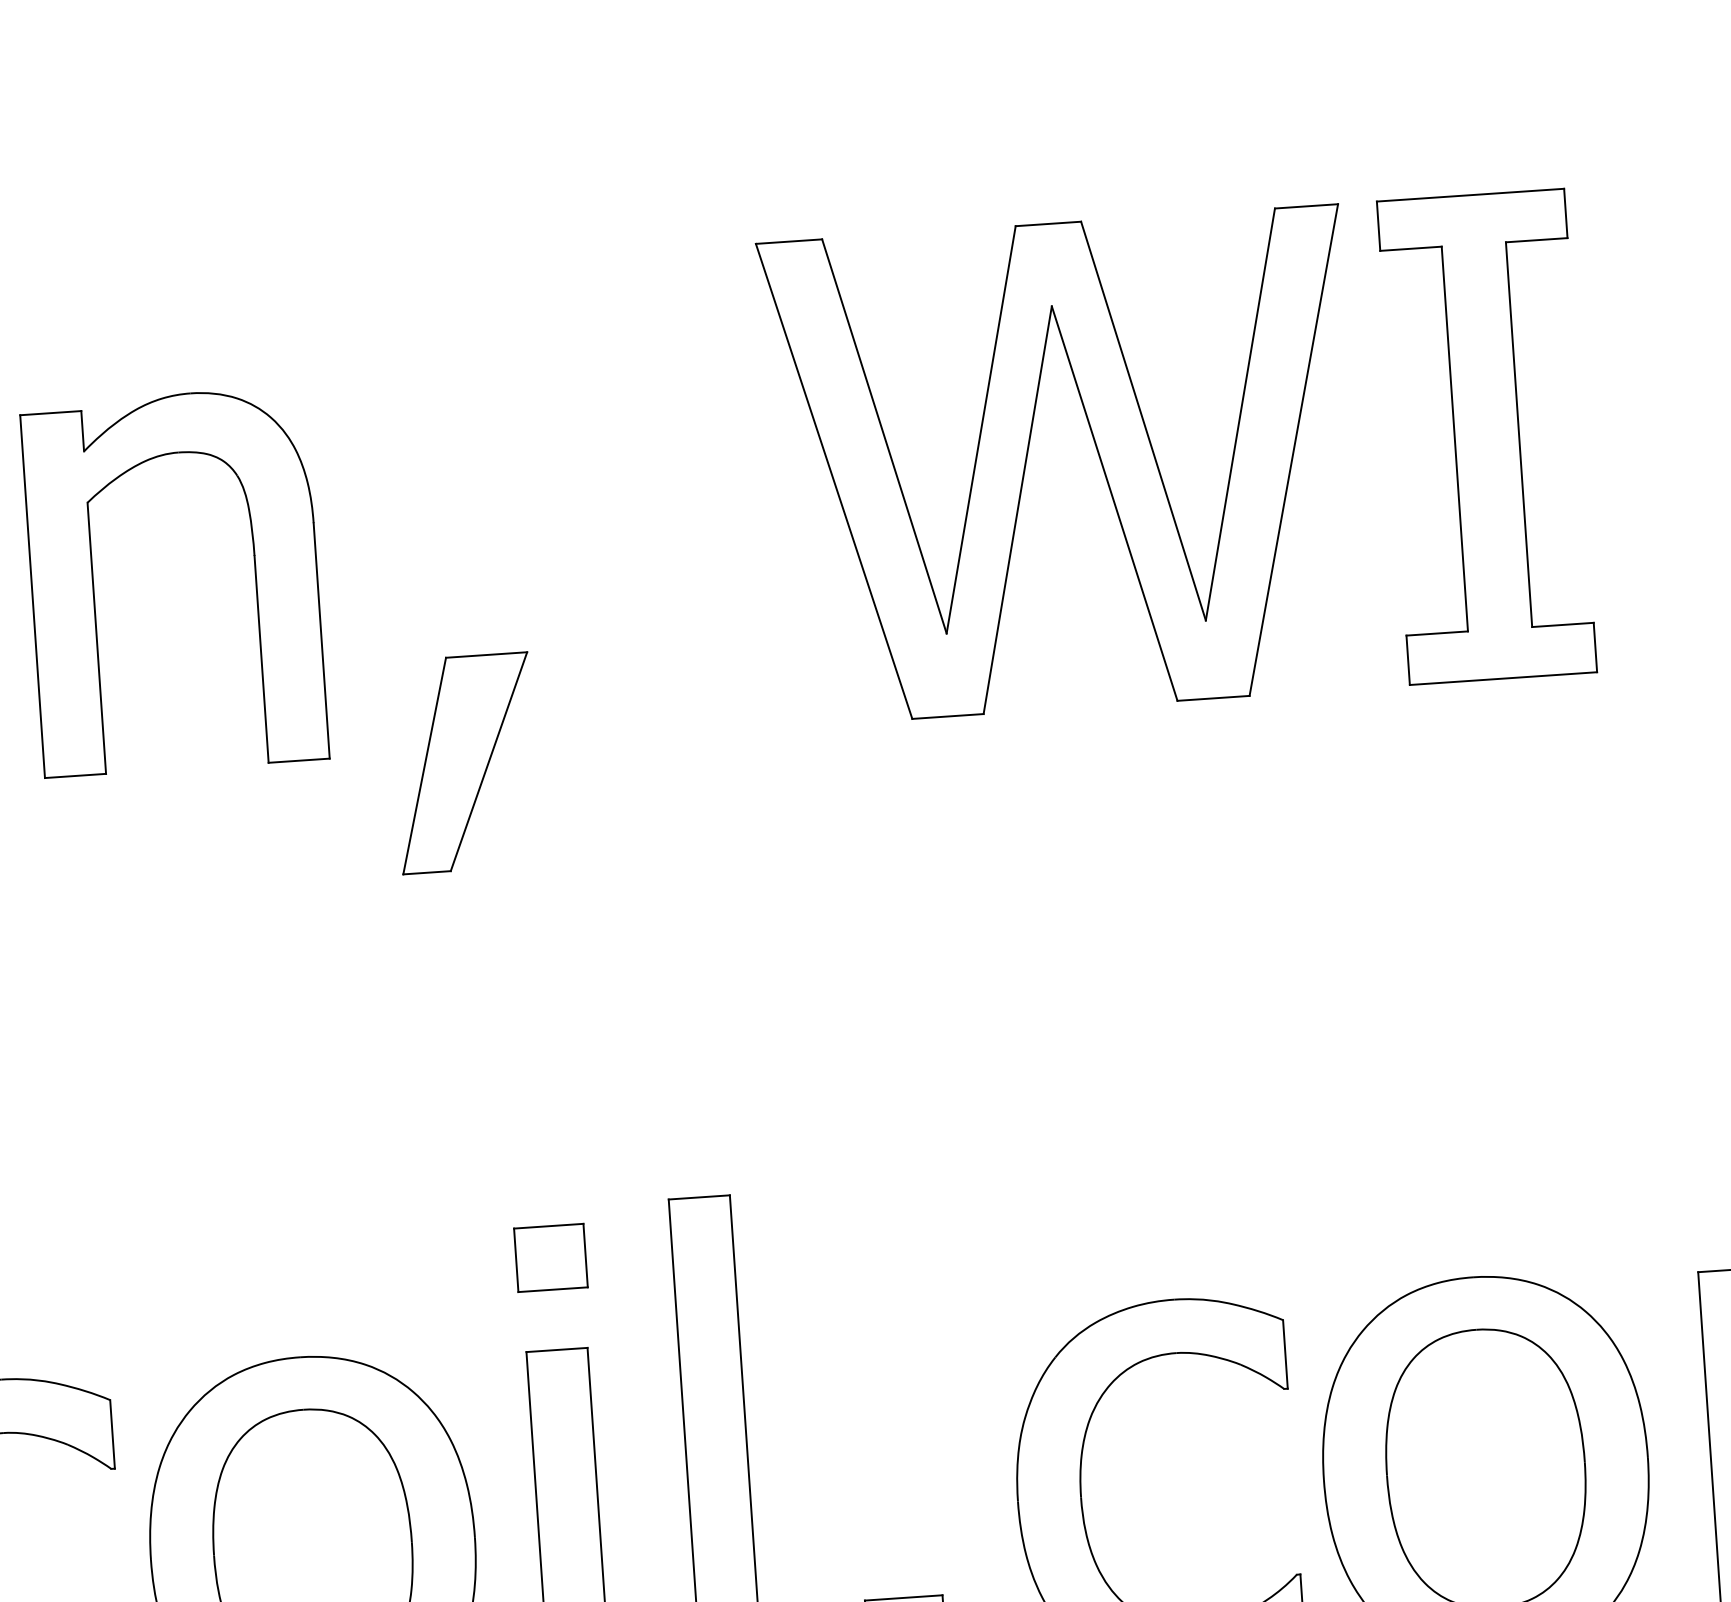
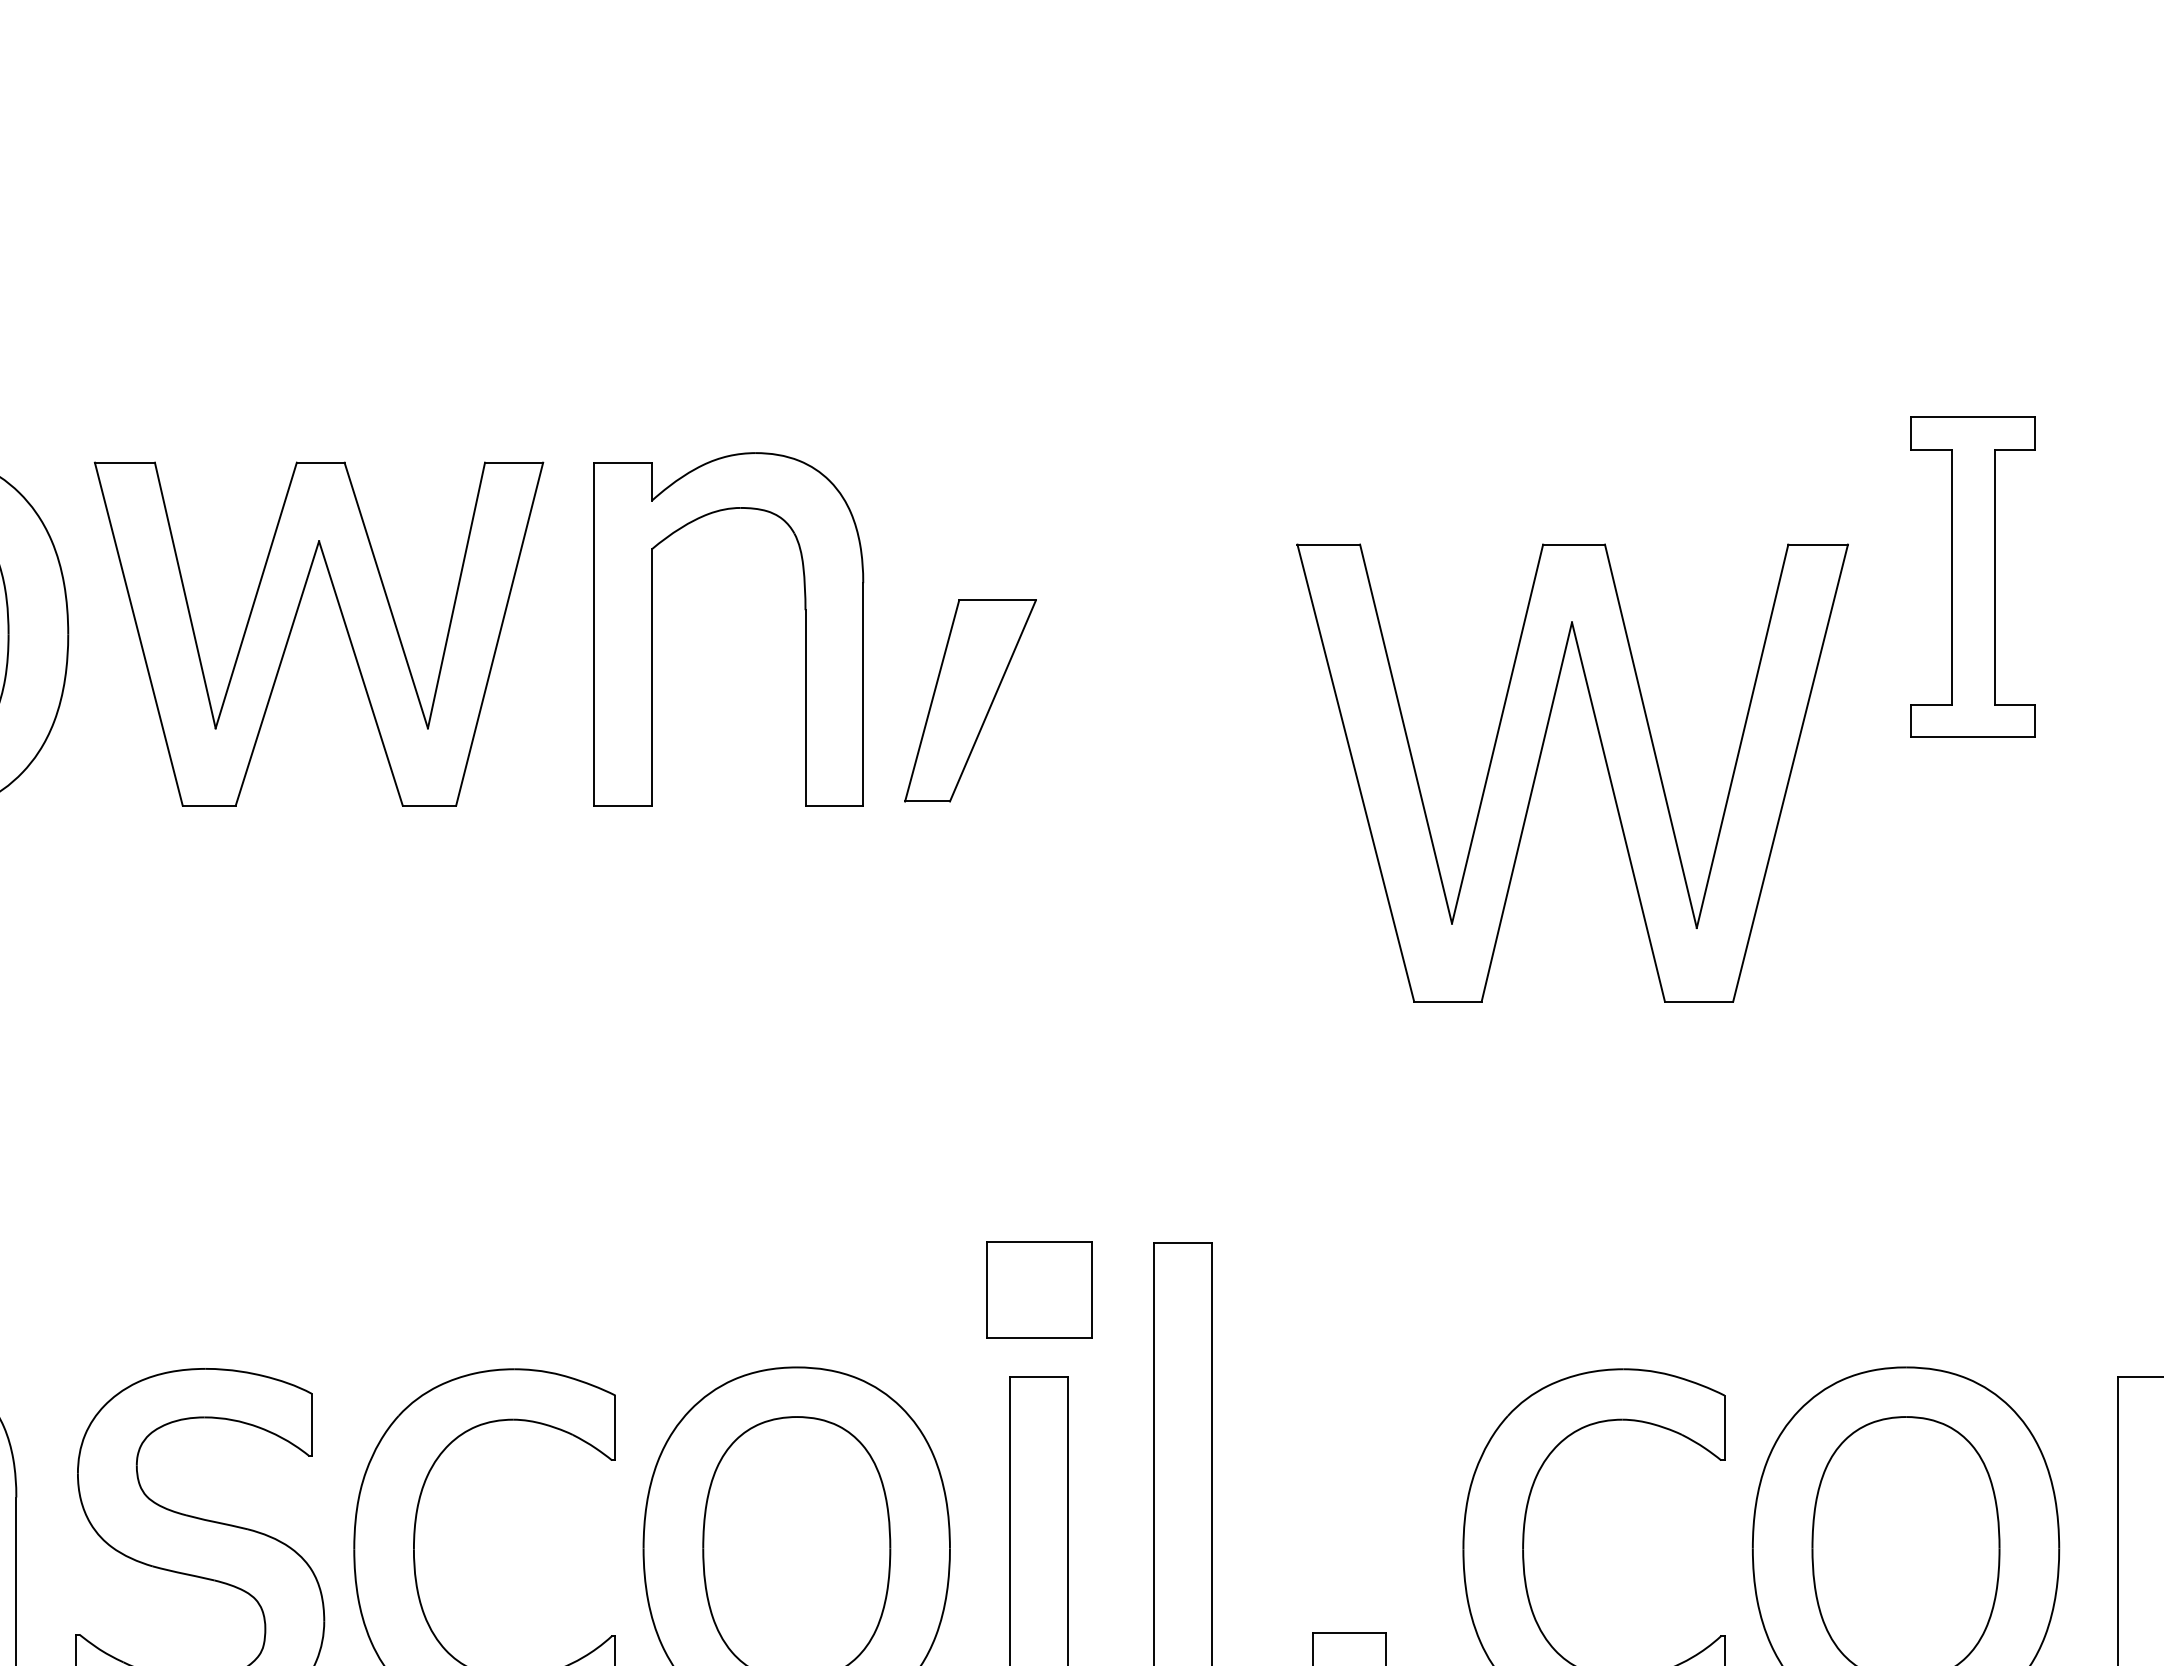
part: (1487, 437) -> (1973, 577), size x0.7
part: (1027, 458) -> (1539, 764), moved
part: (465, 762) -> (970, 700), moved
part: (550, 1257) -> (1039, 1289), size x1.6

